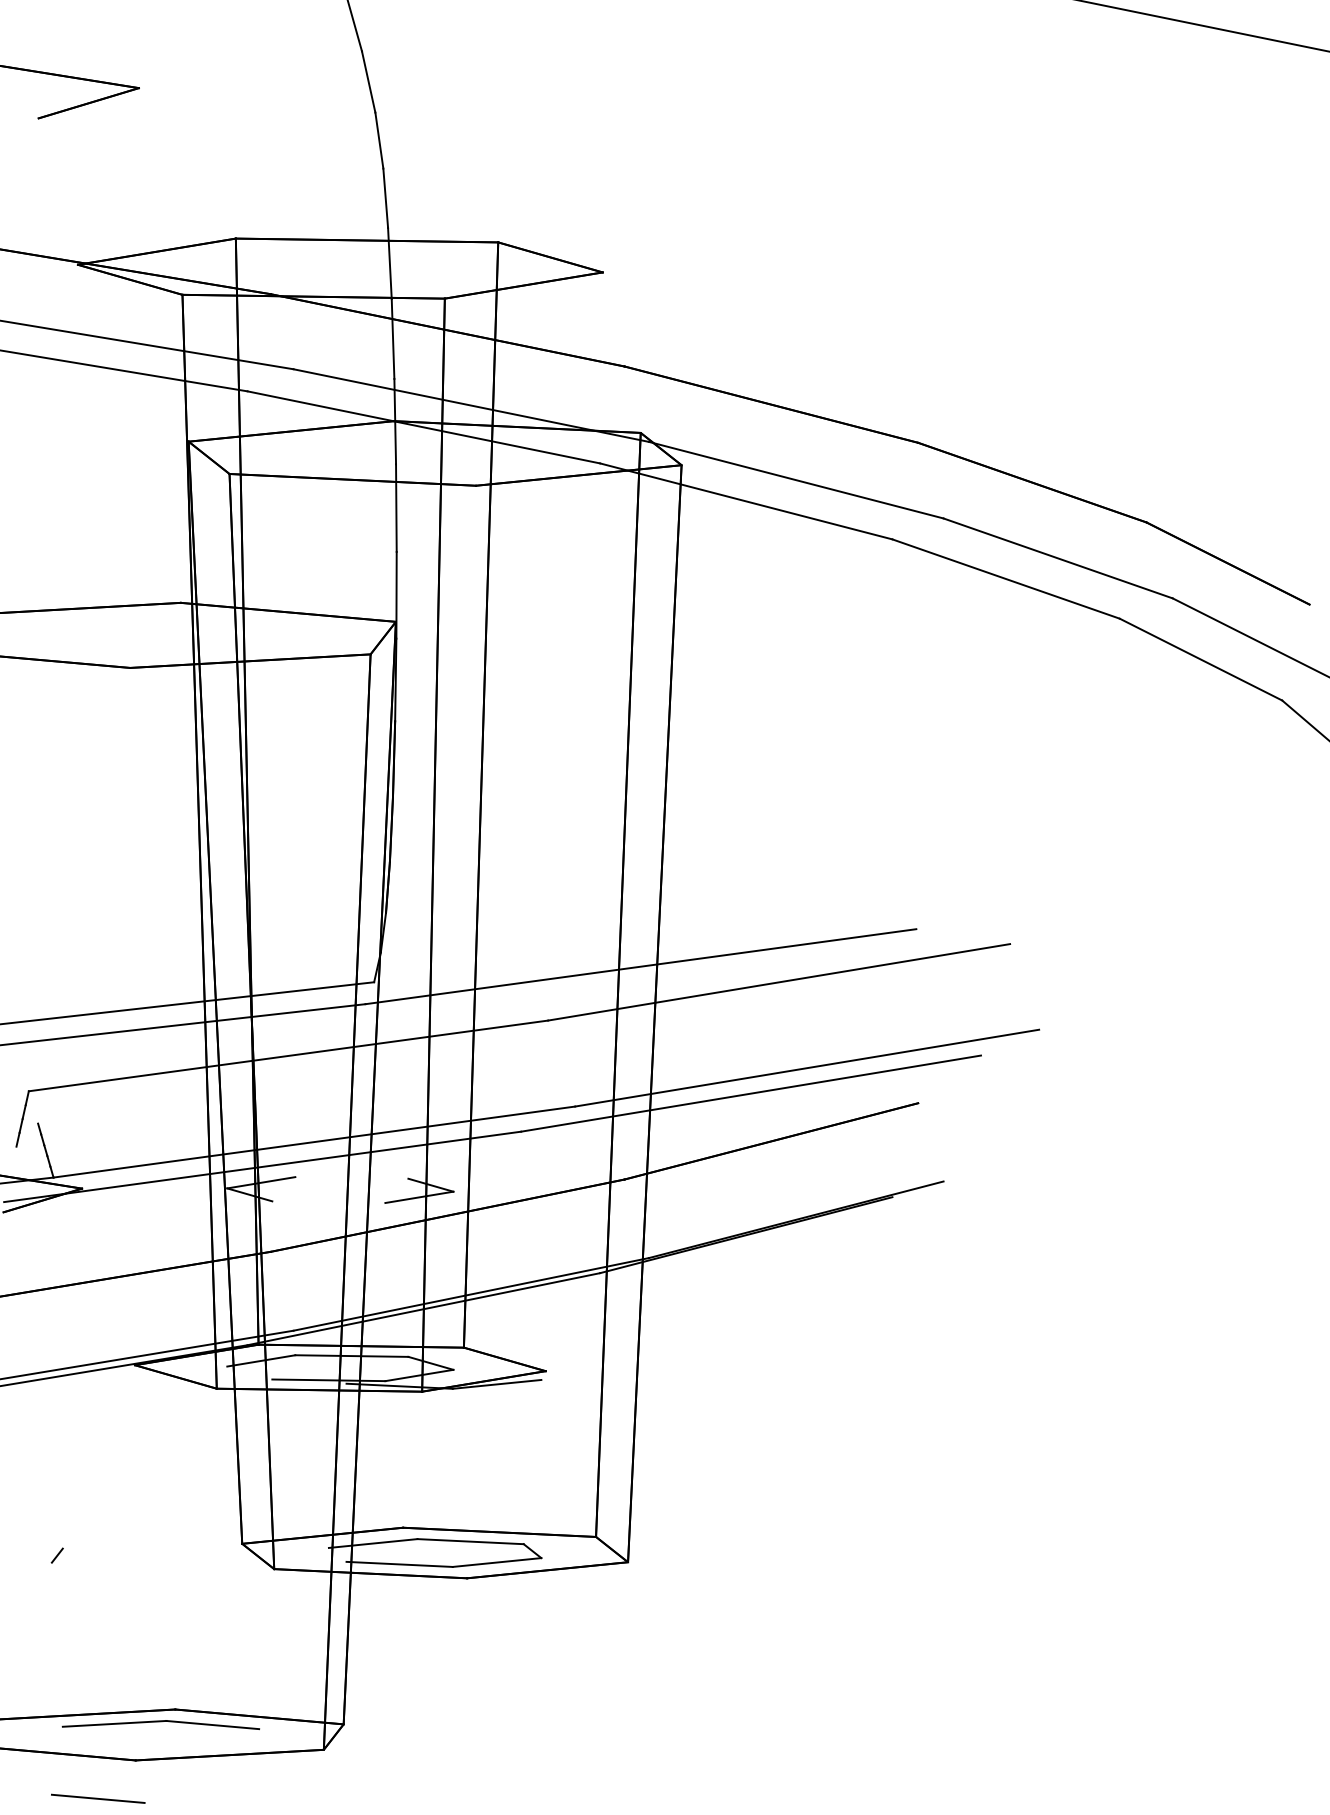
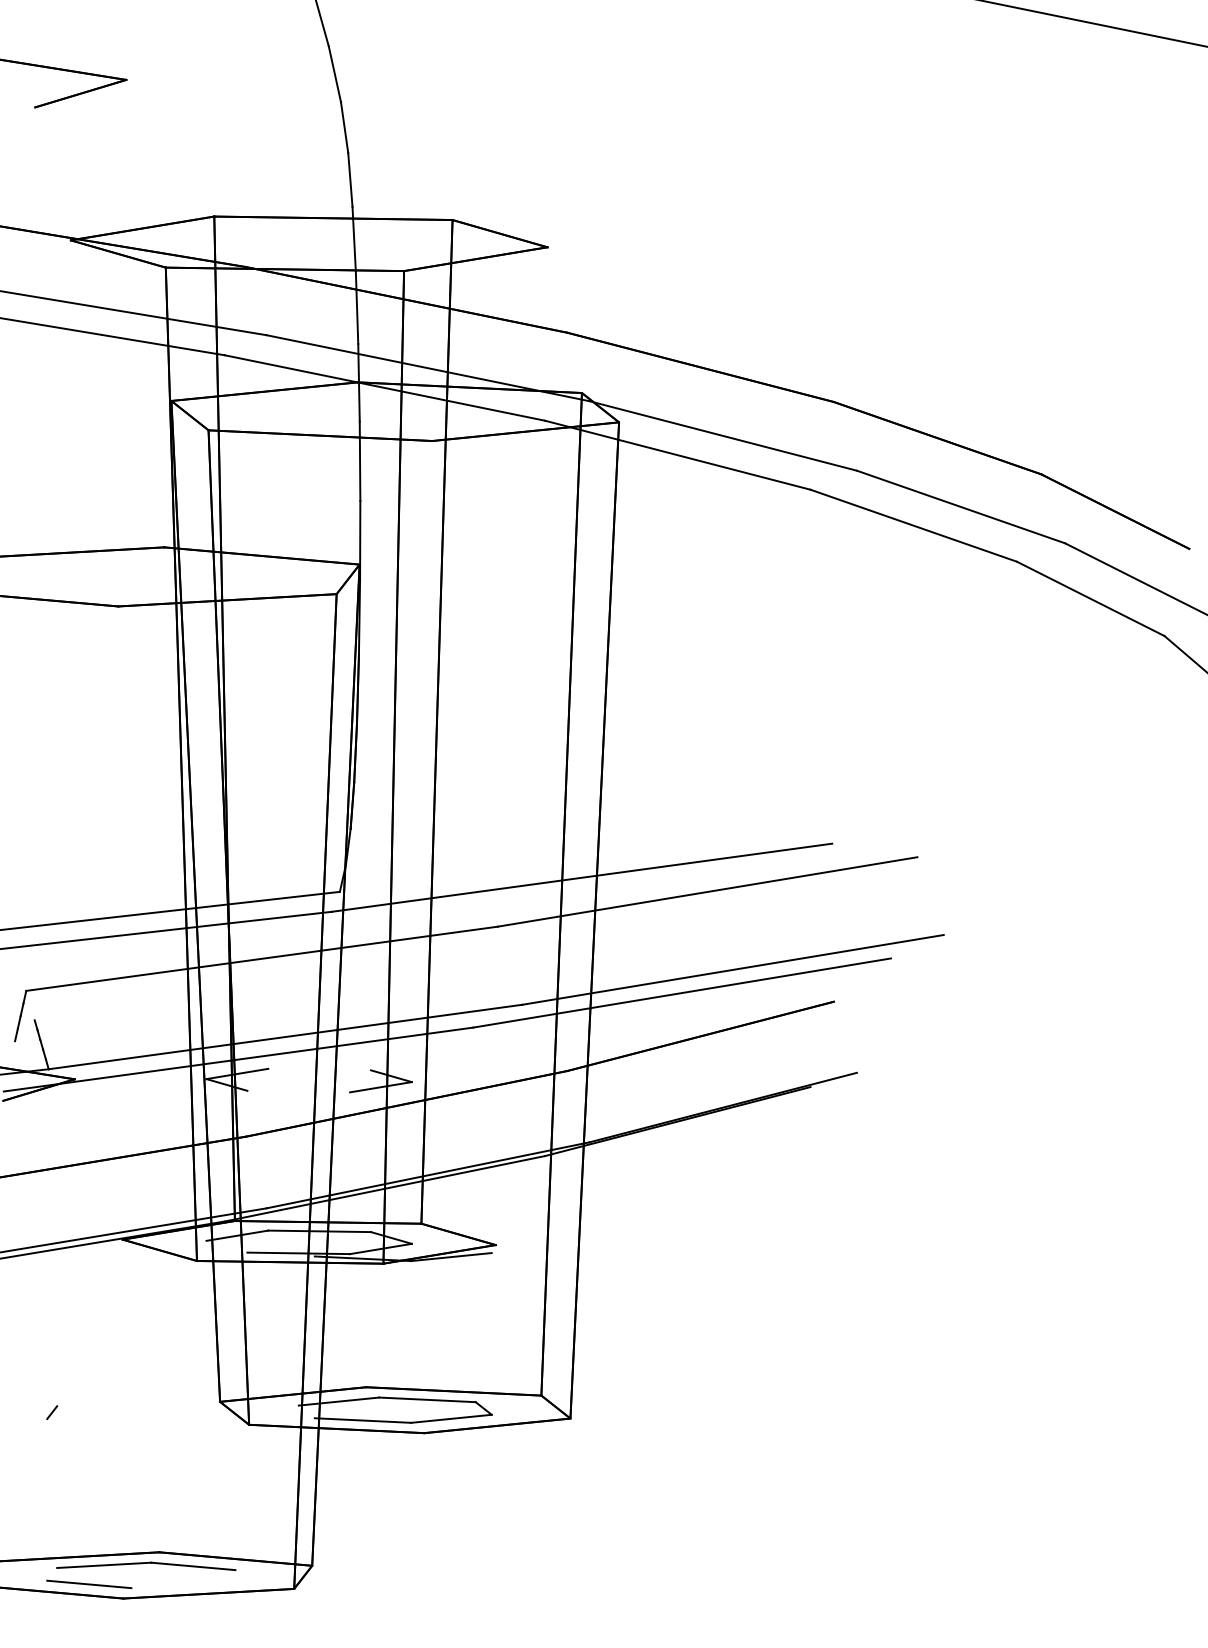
line: (98, 1798) -> (89, 1584), moved

